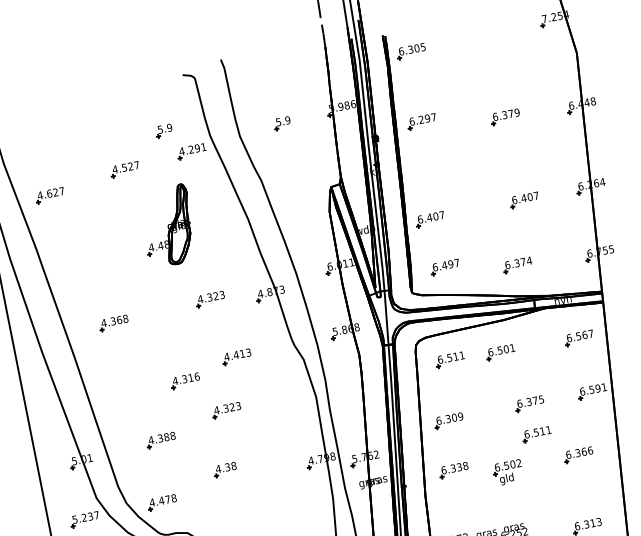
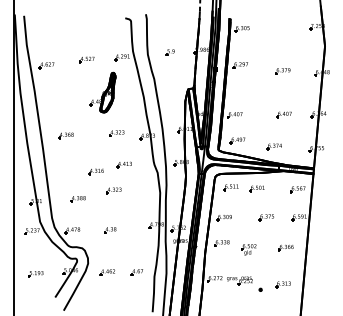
part: (162, 131) -> (109, 44), removed
part: (535, 434) -> (266, 233), removed
part: (225, 470) -> (110, 230), moved

